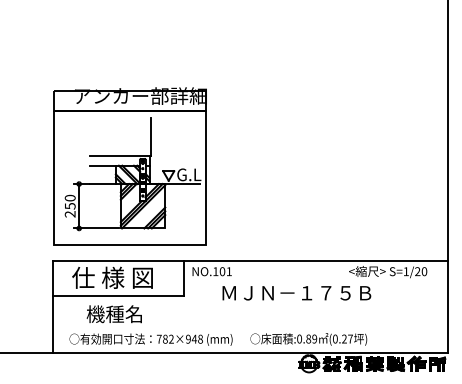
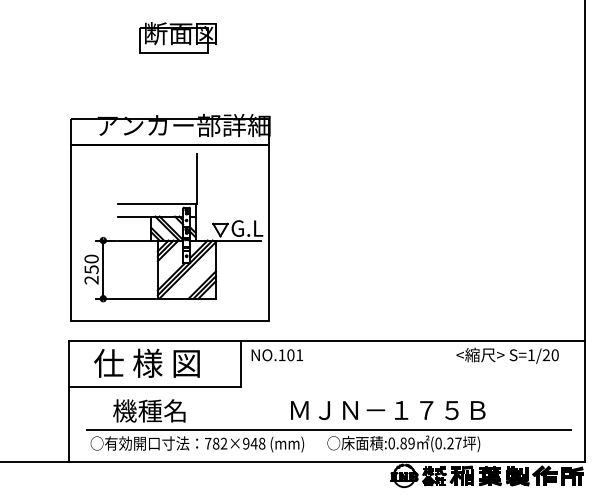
part: (135, 28) -> (177, 37), added
text: (297, 293) -> (388, 410), moved
line: (252, 328) -> (329, 429), added

